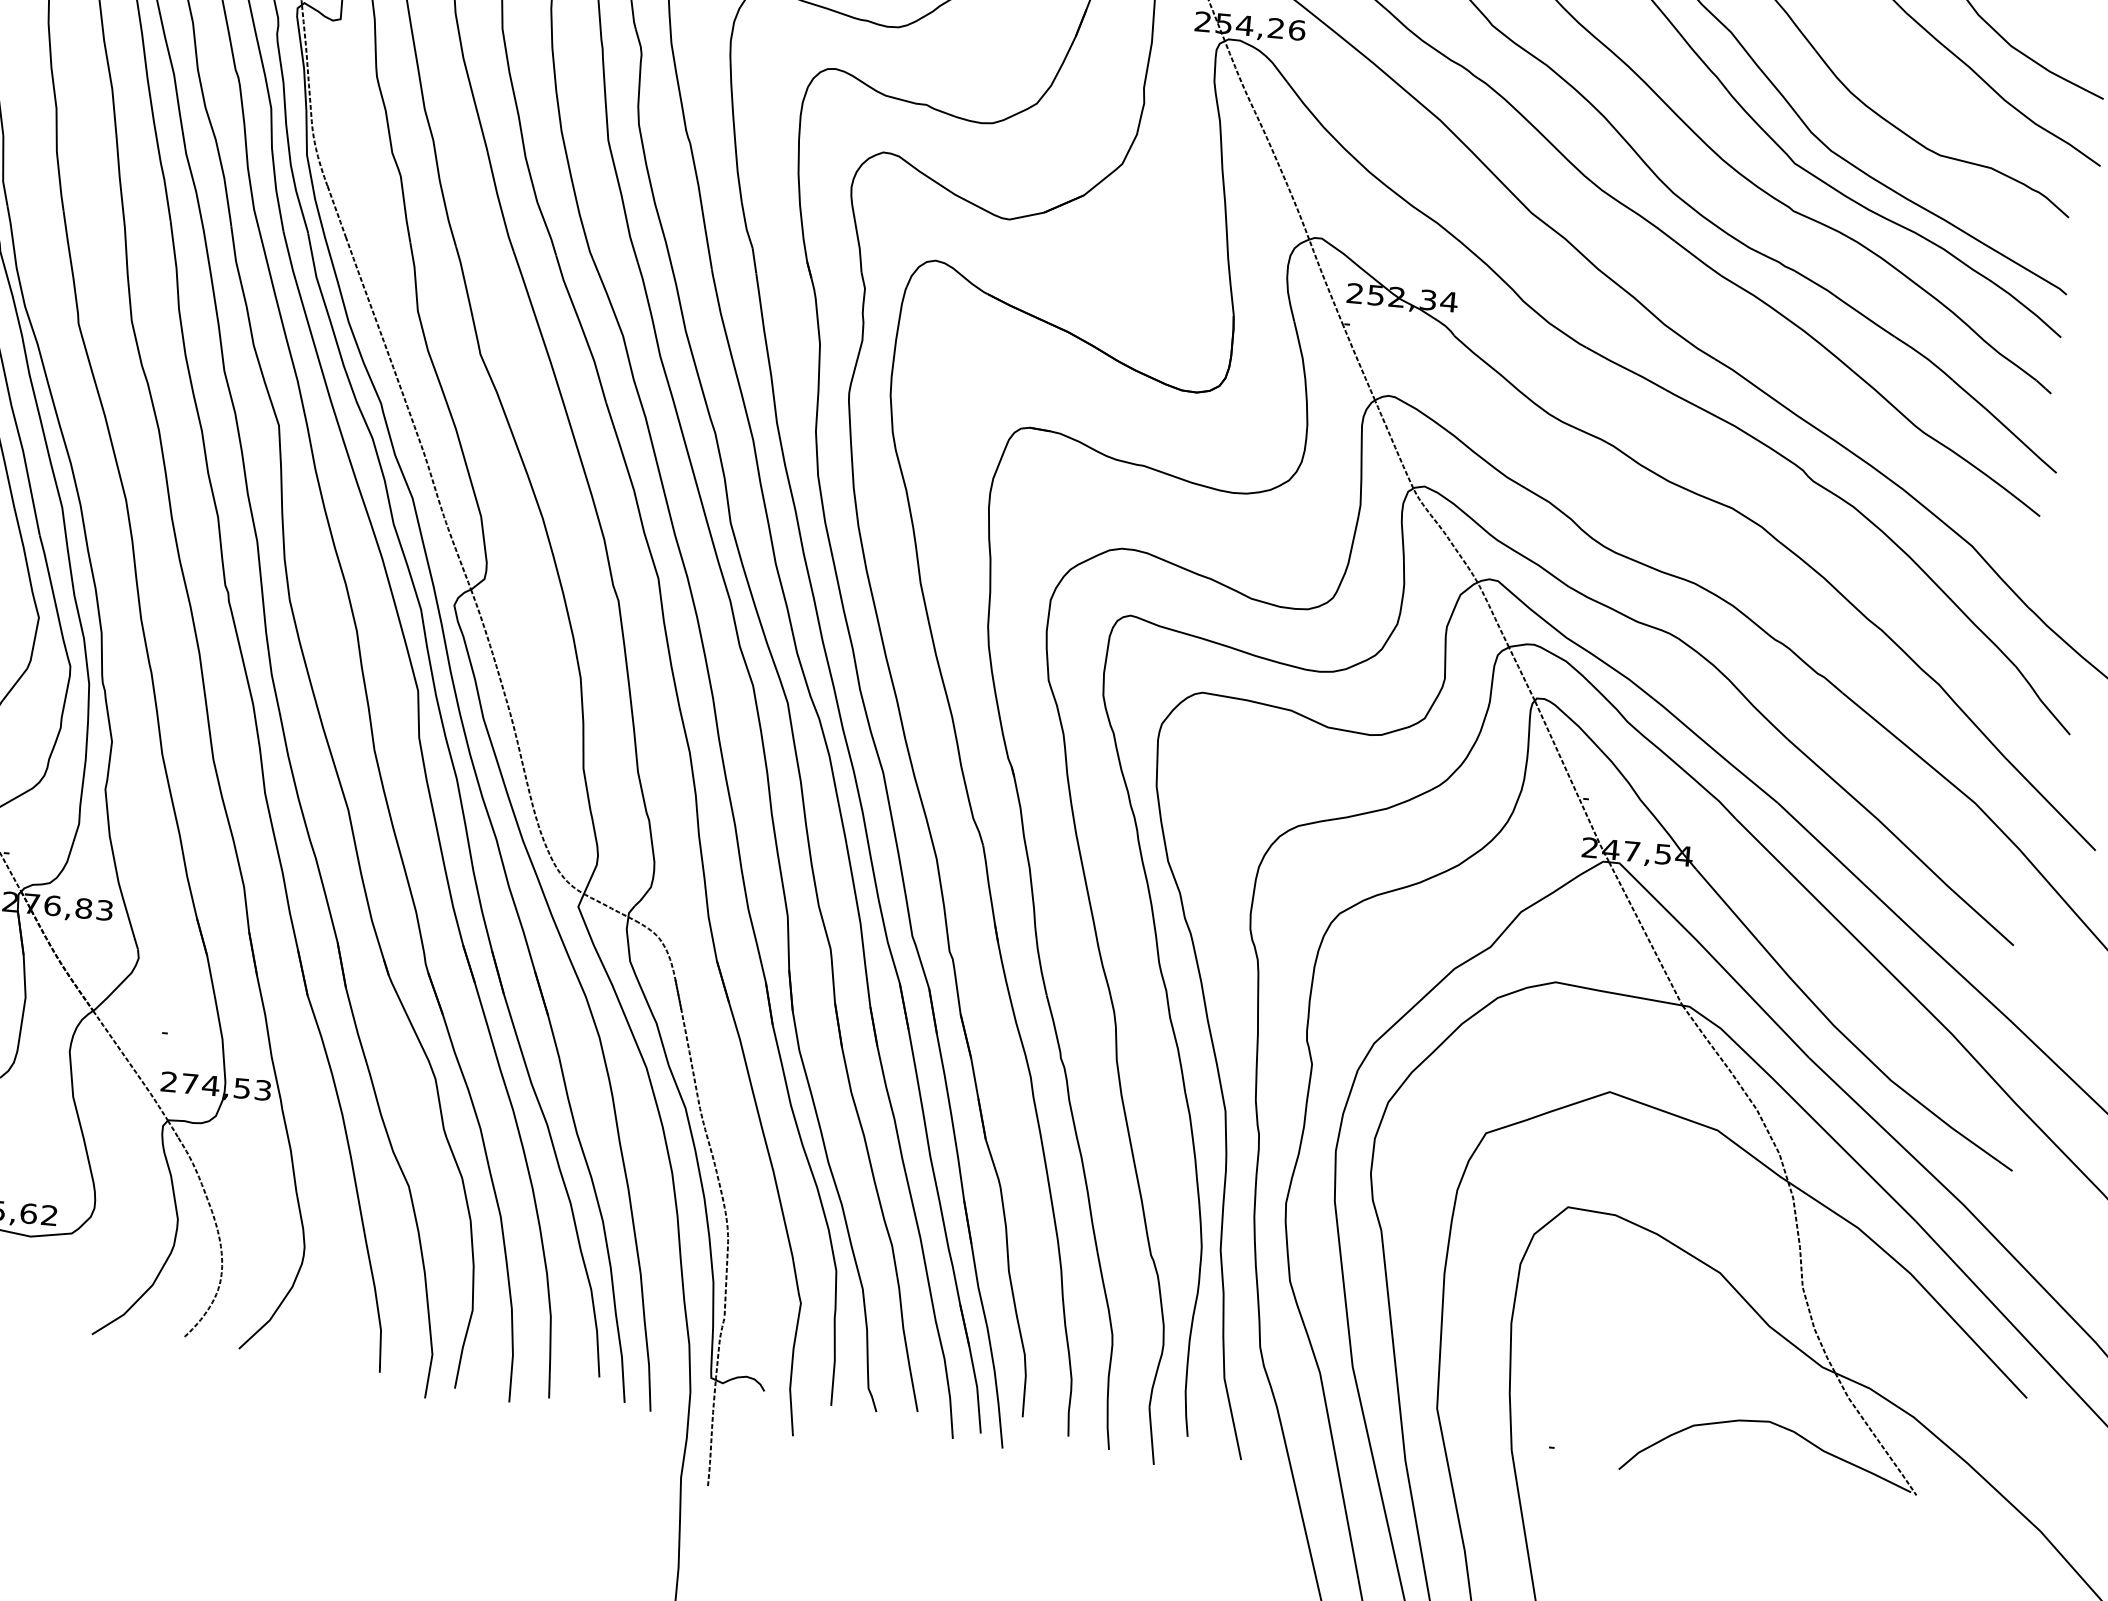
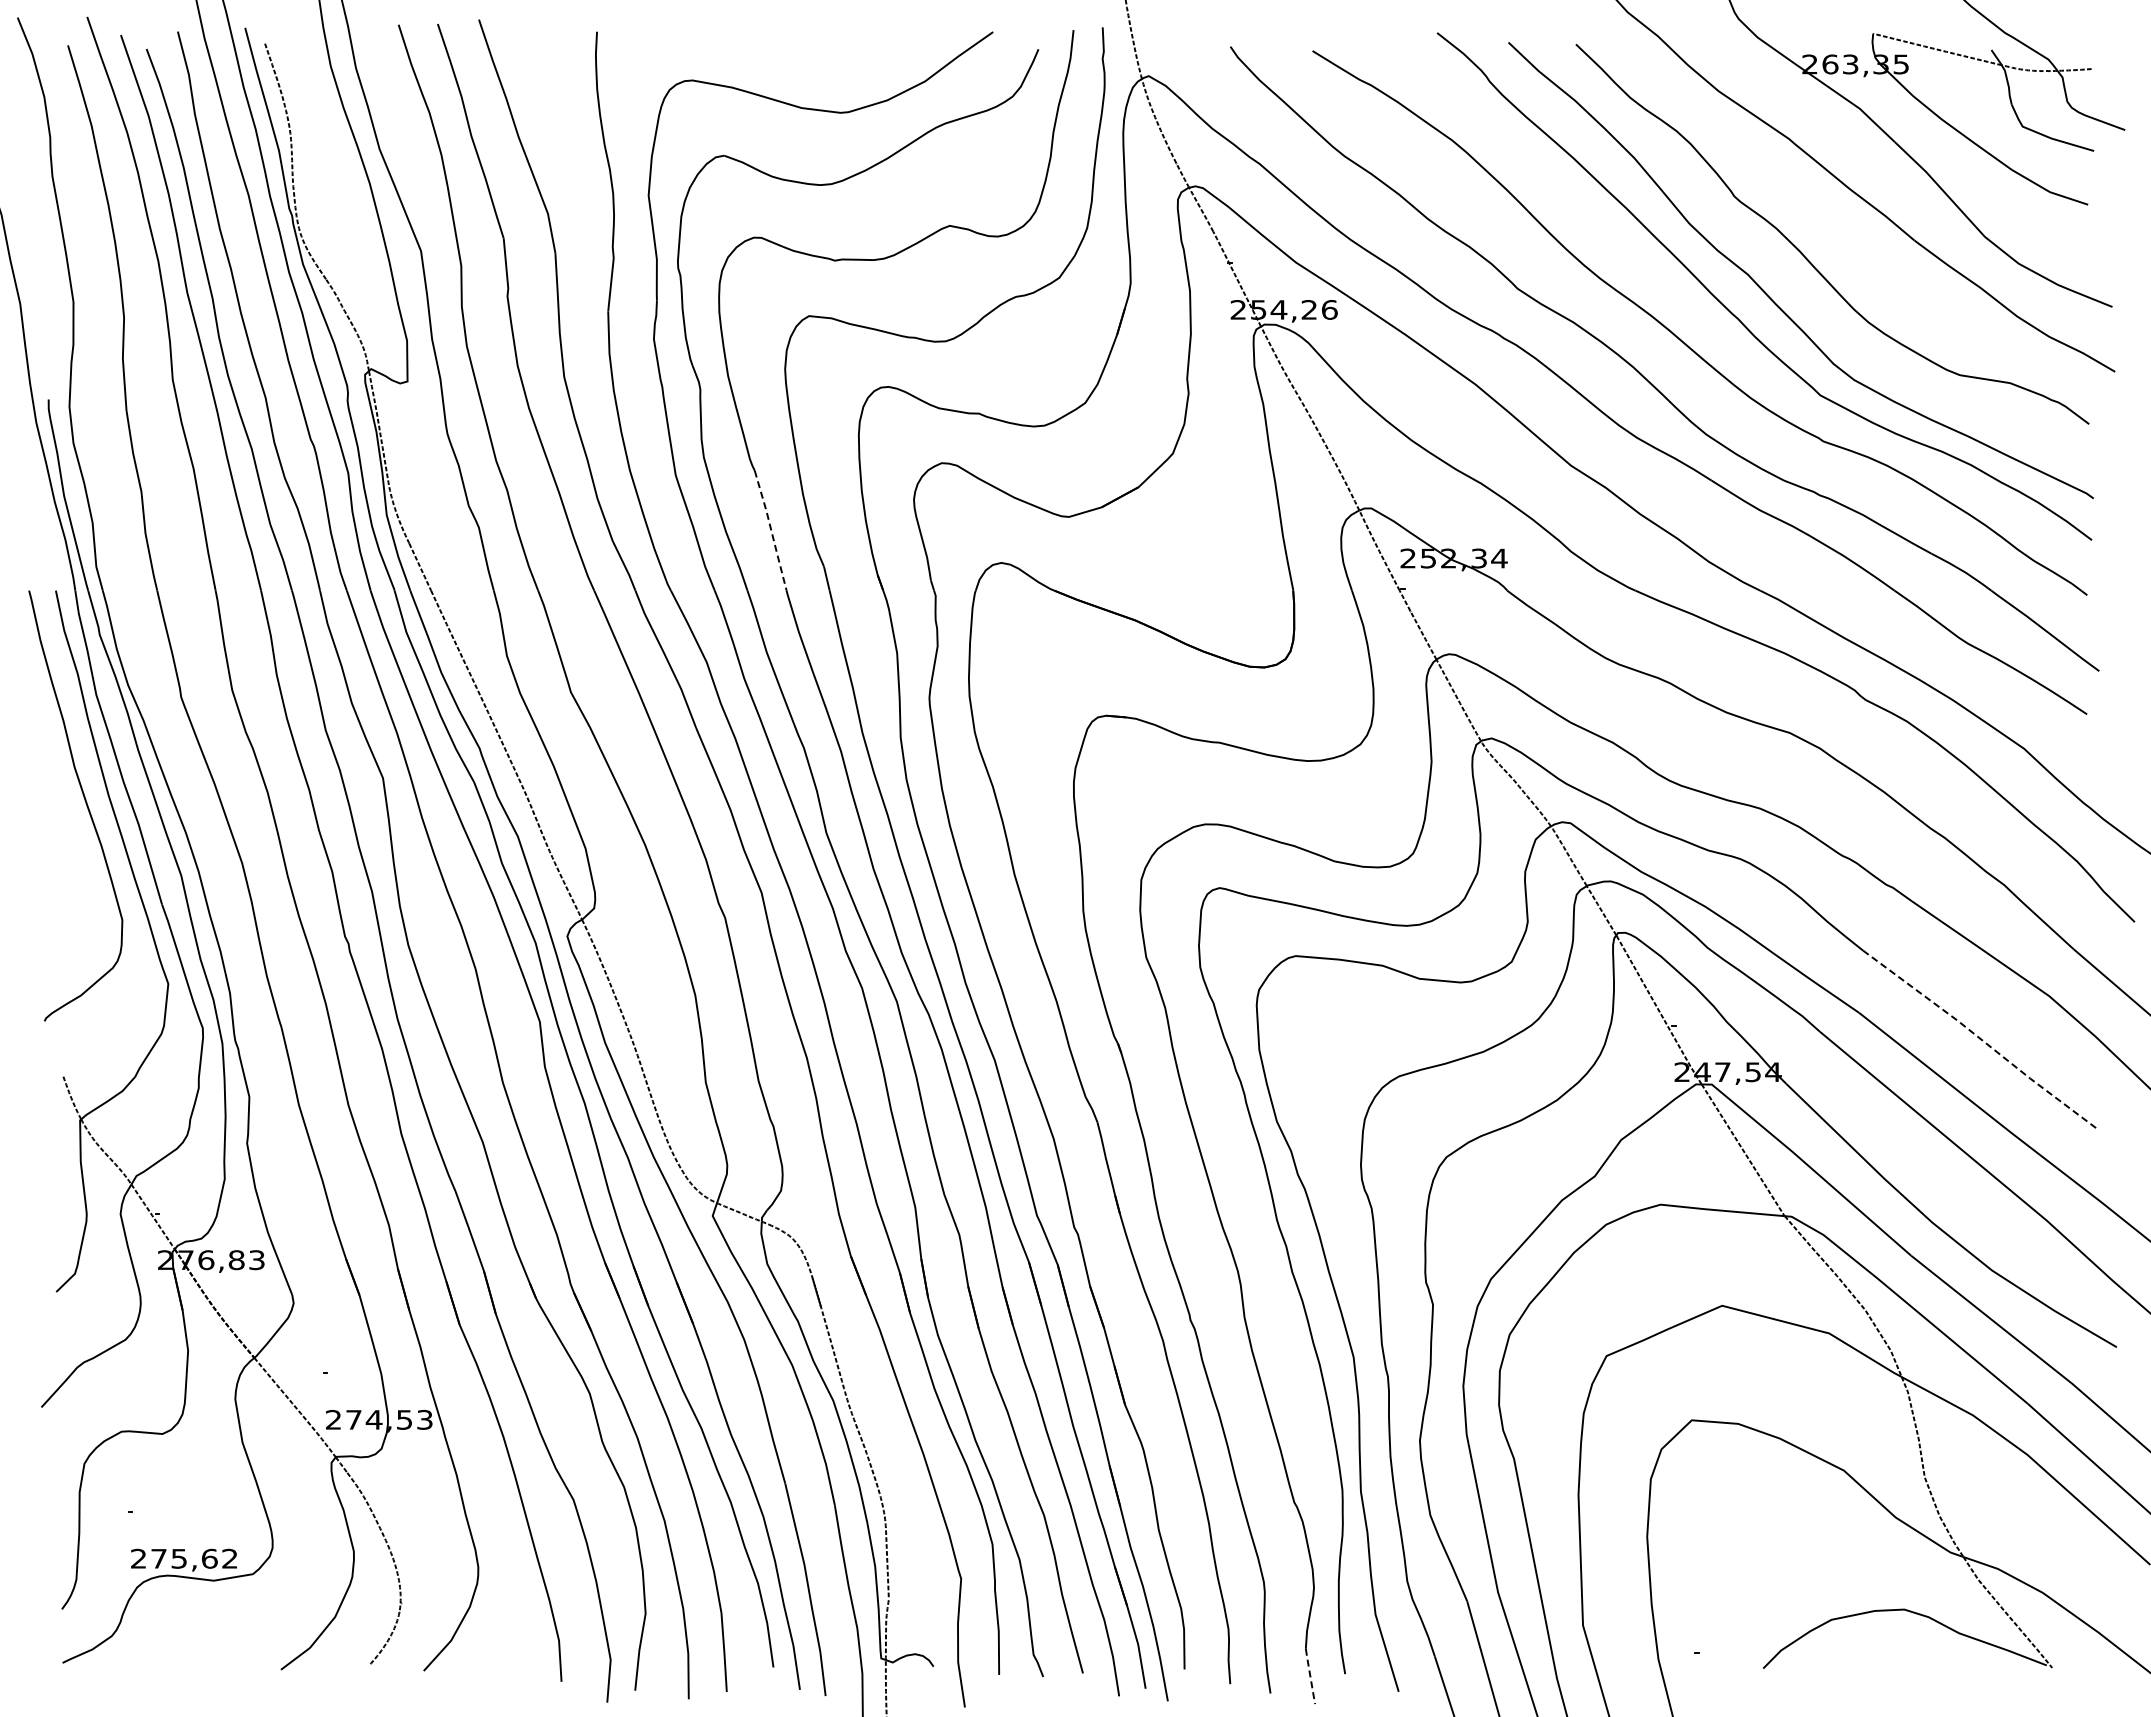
line: (701, 207) -> (771, 531), solid -> dashed
line: (1901, 841) -> (1981, 1039), solid -> dashed
line: (1151, 1435) -> (1310, 1675), solid -> dashed

